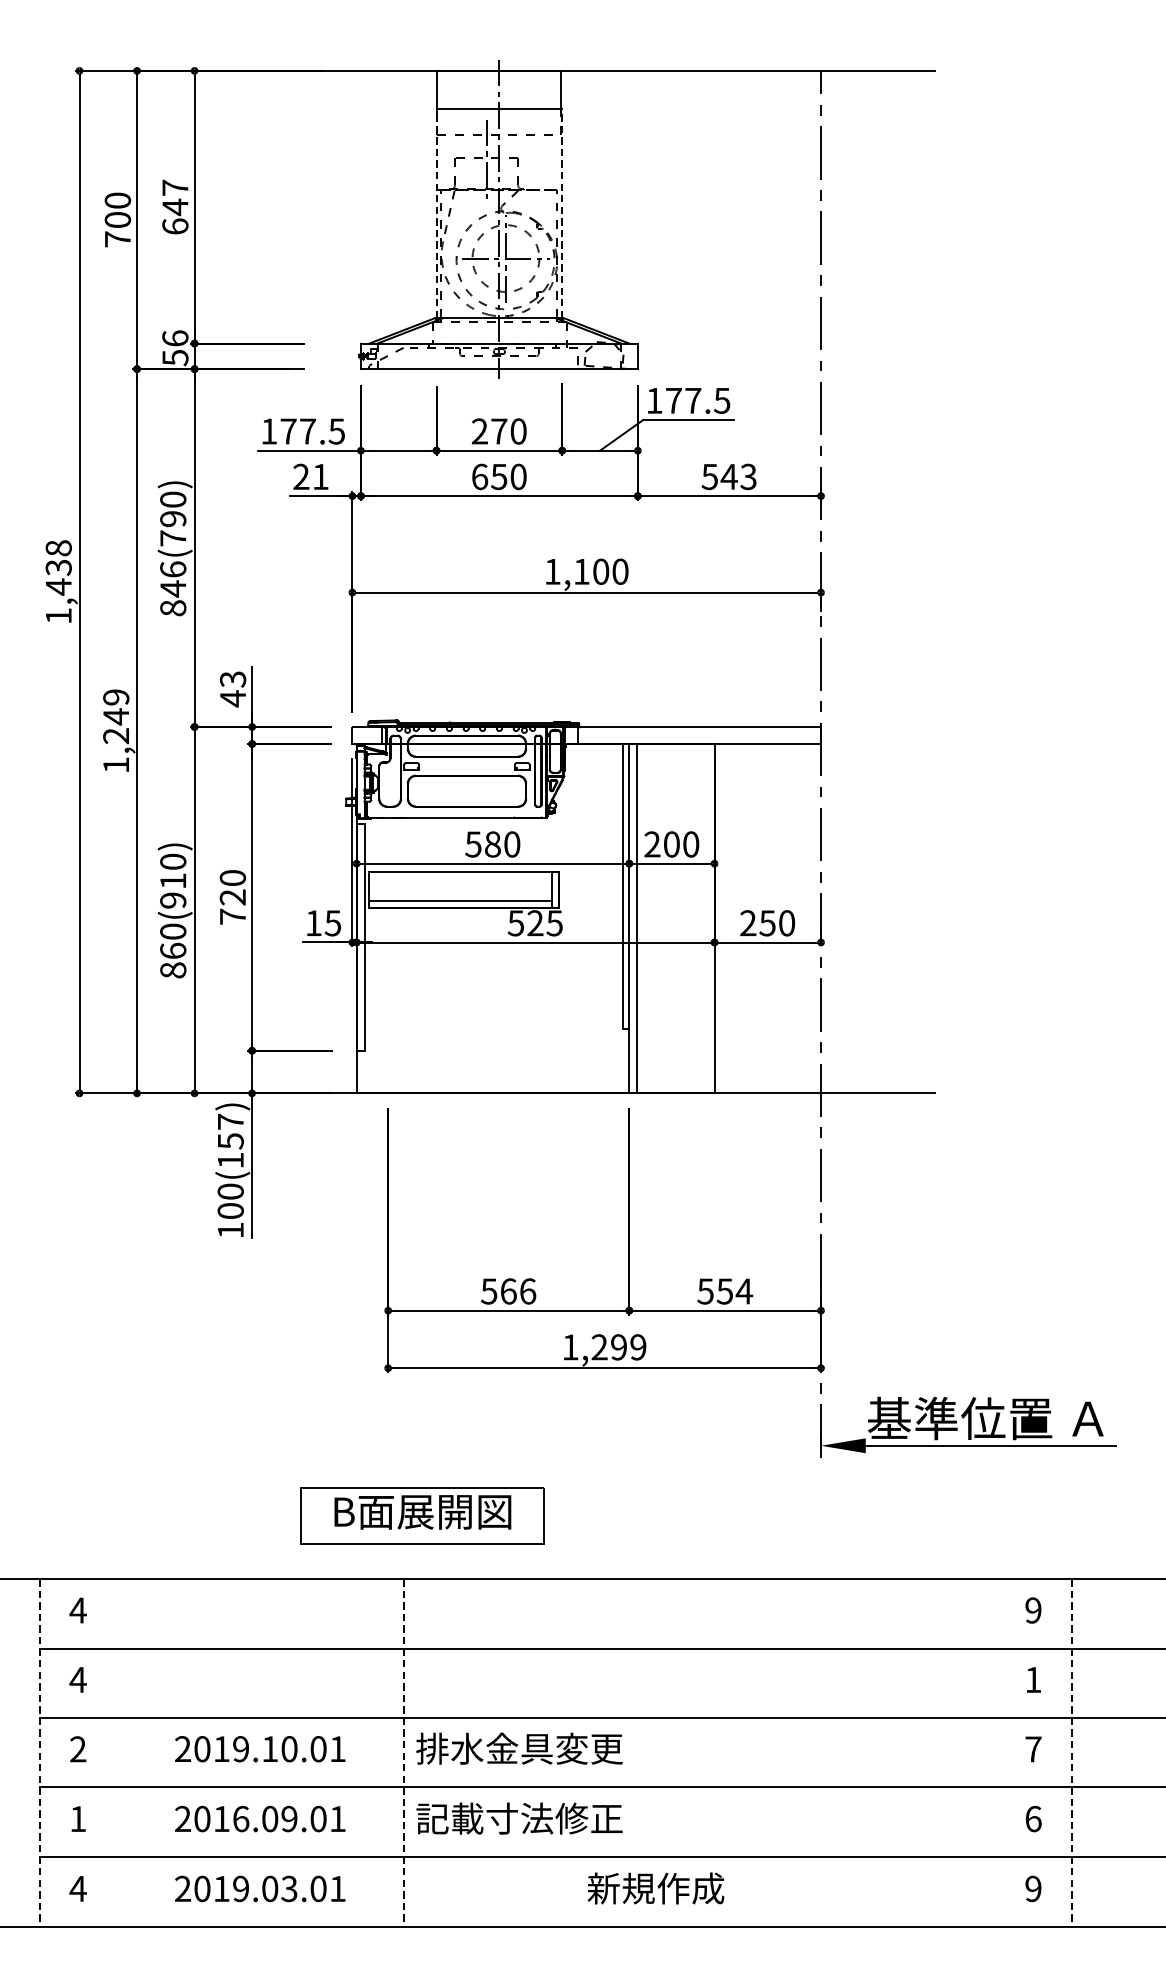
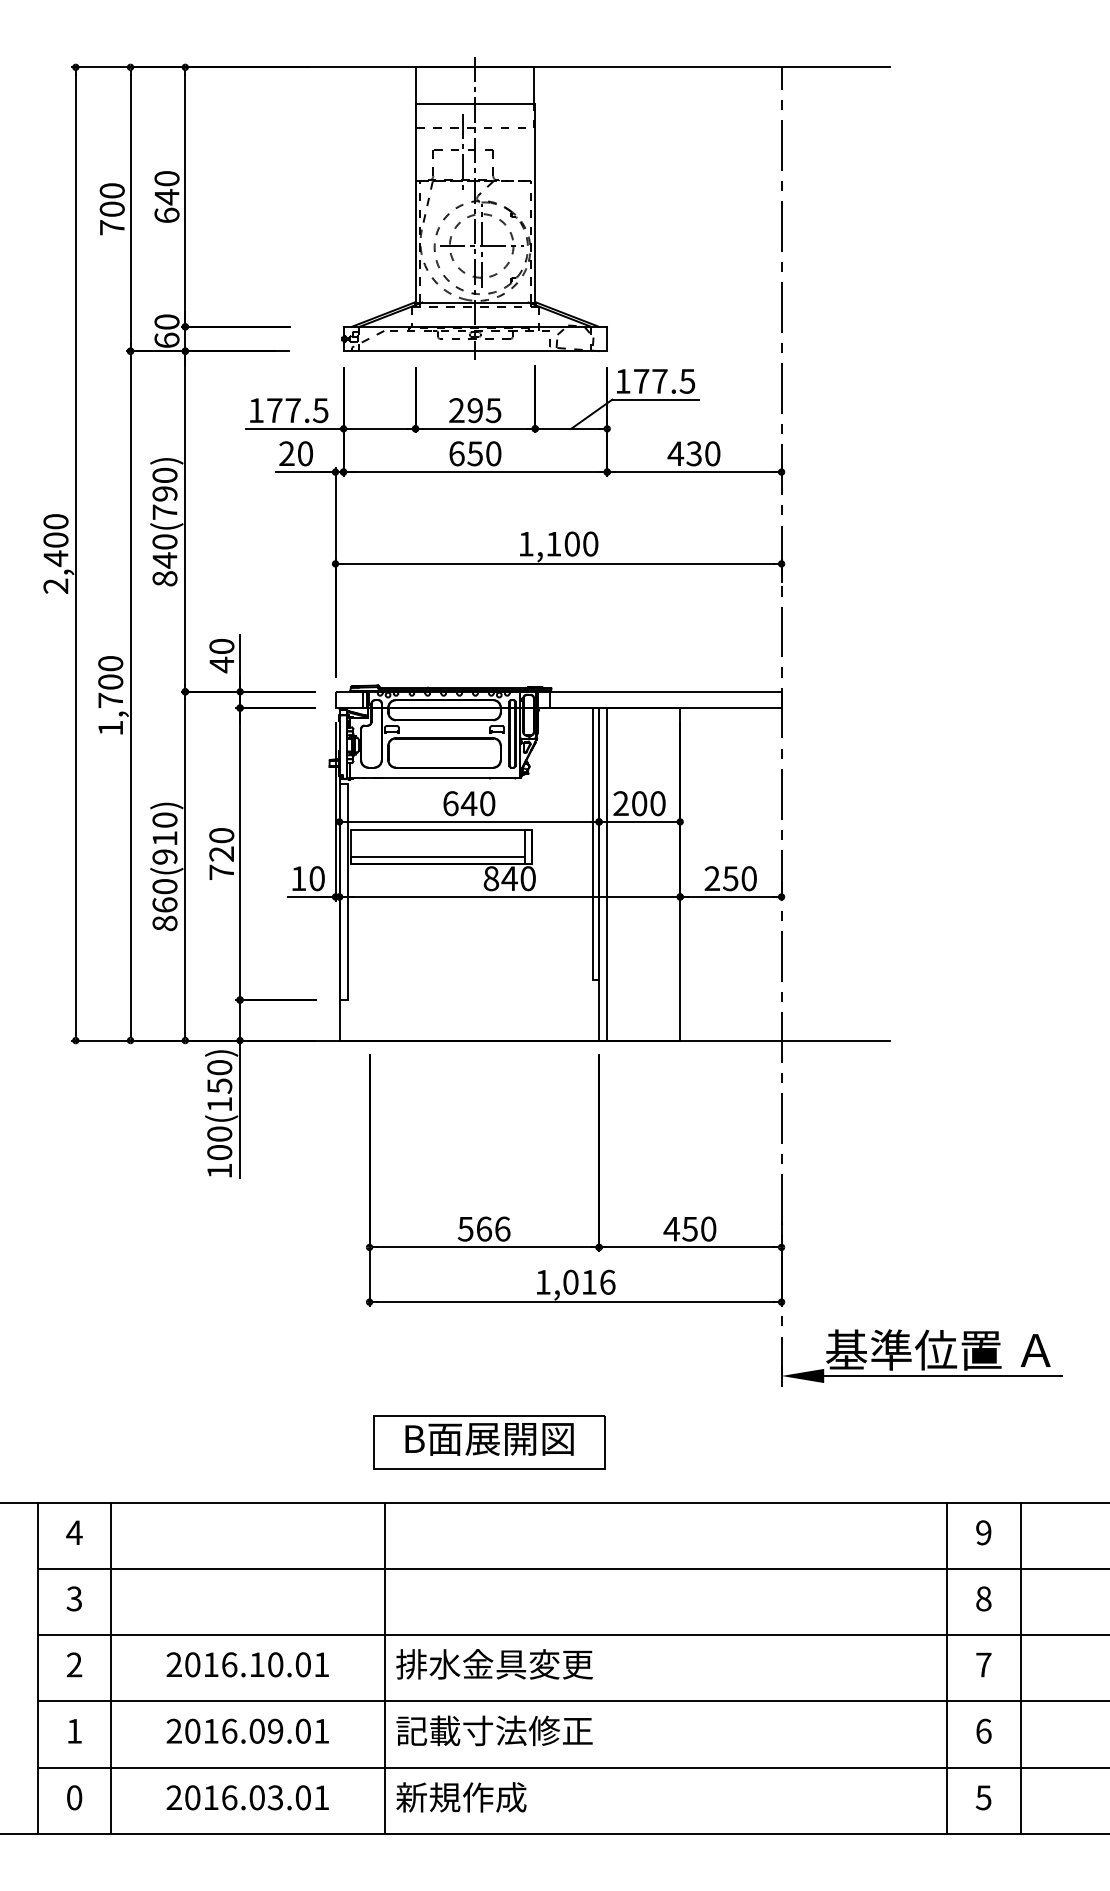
text: (174, 187) -> (166, 178), 647 -> 640
line: (436, 212) -> (415, 202), dashed -> solid
line: (562, 212) -> (535, 202), dashed -> solid
text: (174, 348) -> (166, 331), 56 -> 60
text: (508, 431) -> (484, 410), 270 -> 295
text: (320, 476) -> (305, 453), 21 -> 20
text: (728, 476) -> (693, 453), 543 -> 430
text: (172, 569) -> (164, 541), 846(790) -> 840(790)
text: (58, 581) -> (55, 553), 1,438 -> 2,400
text: (232, 679) -> (221, 646), 43 -> 40
text: (116, 717) -> (110, 682), 1,249 -> 1,700
text: (483, 844) -> (460, 803), 580 -> 640
text: (332, 923) -> (316, 878), 15 -> 10
text: (535, 923) -> (509, 878), 525 -> 840
text: (230, 1121) -> (219, 1067), 100(157) -> 100(150)
text: (724, 1290) -> (689, 1228), 554 -> 450
text: (619, 1346) -> (589, 1281), 1,299 -> 1,016
part: (422, 1515) -> (489, 1442), moved
text: (78, 1679) -> (74, 1598), 4 -> 3
text: (1033, 1679) -> (983, 1598), 1 -> 8
text: (241, 1748) -> (229, 1664), 2019.10.01 -> 2016.10.01
line: (39, 1753) -> (37, 1668), dashed -> solid
line: (117, 1753) -> (111, 1668), added
line: (403, 1753) -> (384, 1668), dashed -> solid
line: (995, 1753) -> (947, 1668), added
line: (1072, 1753) -> (1020, 1668), dashed -> solid
text: (78, 1888) -> (74, 1797), 4 -> 0
text: (241, 1888) -> (229, 1797), 2019.03.01 -> 2016.03.01
text: (656, 1888) -> (461, 1797), moved
text: (1033, 1888) -> (983, 1797), 9 -> 5

